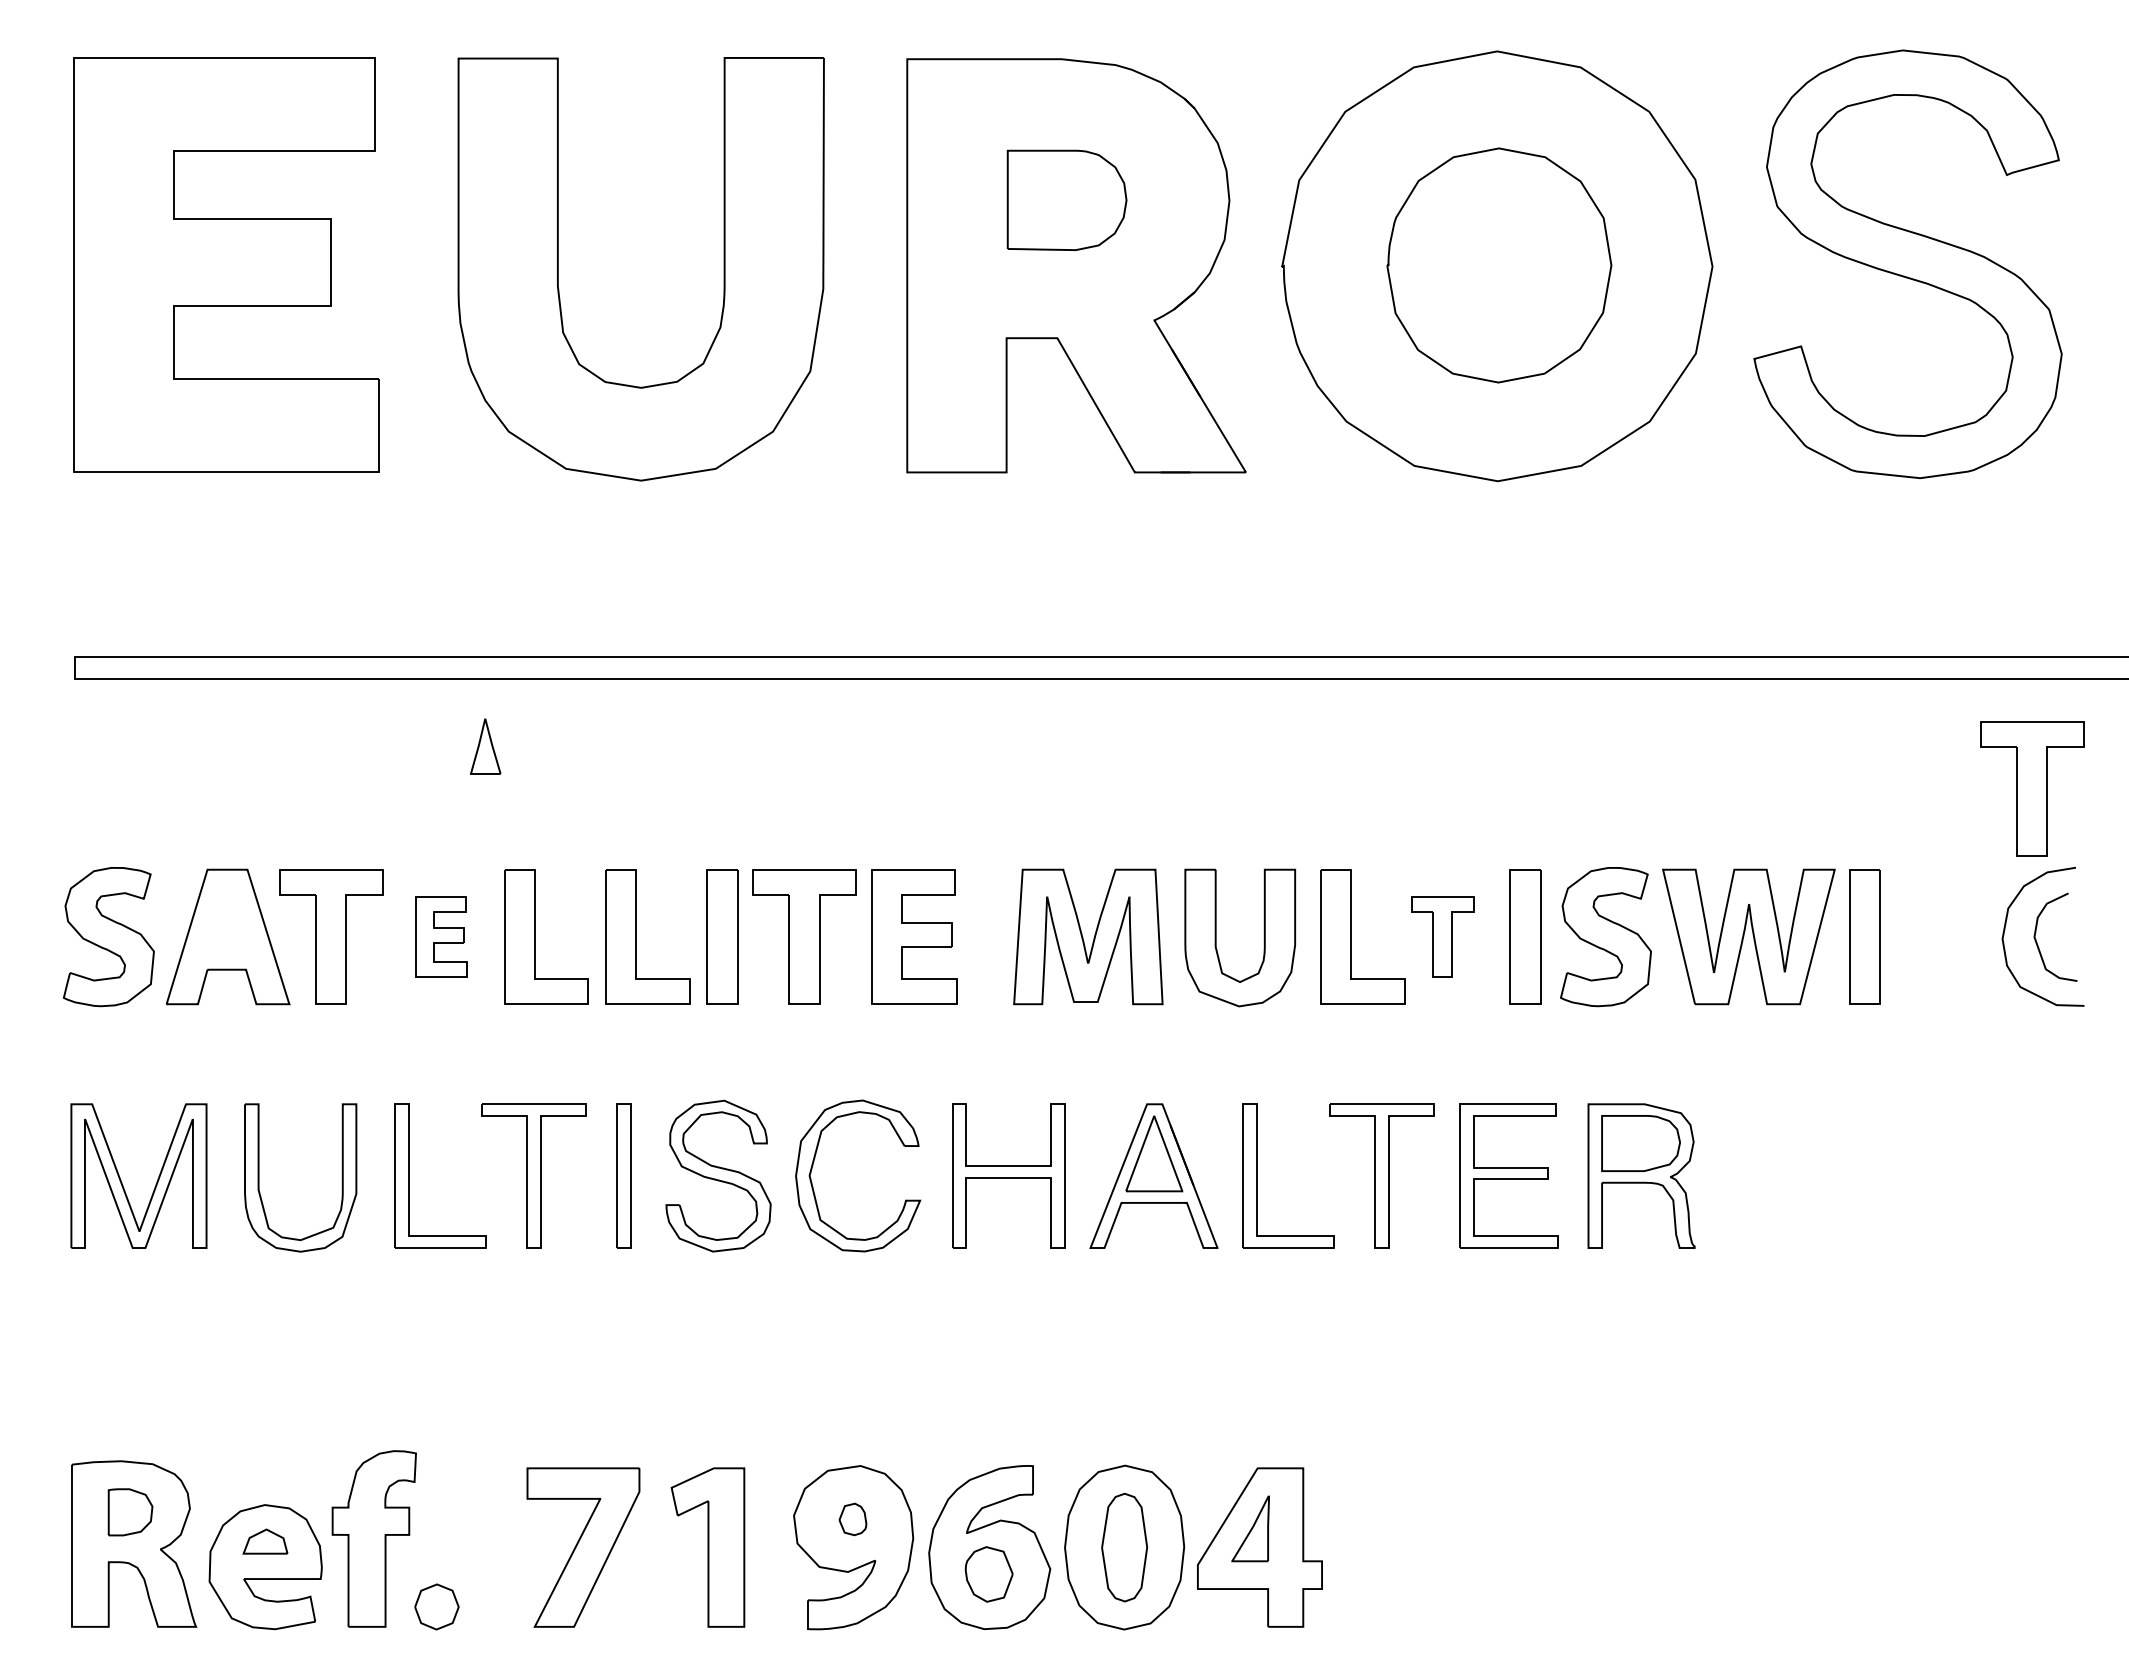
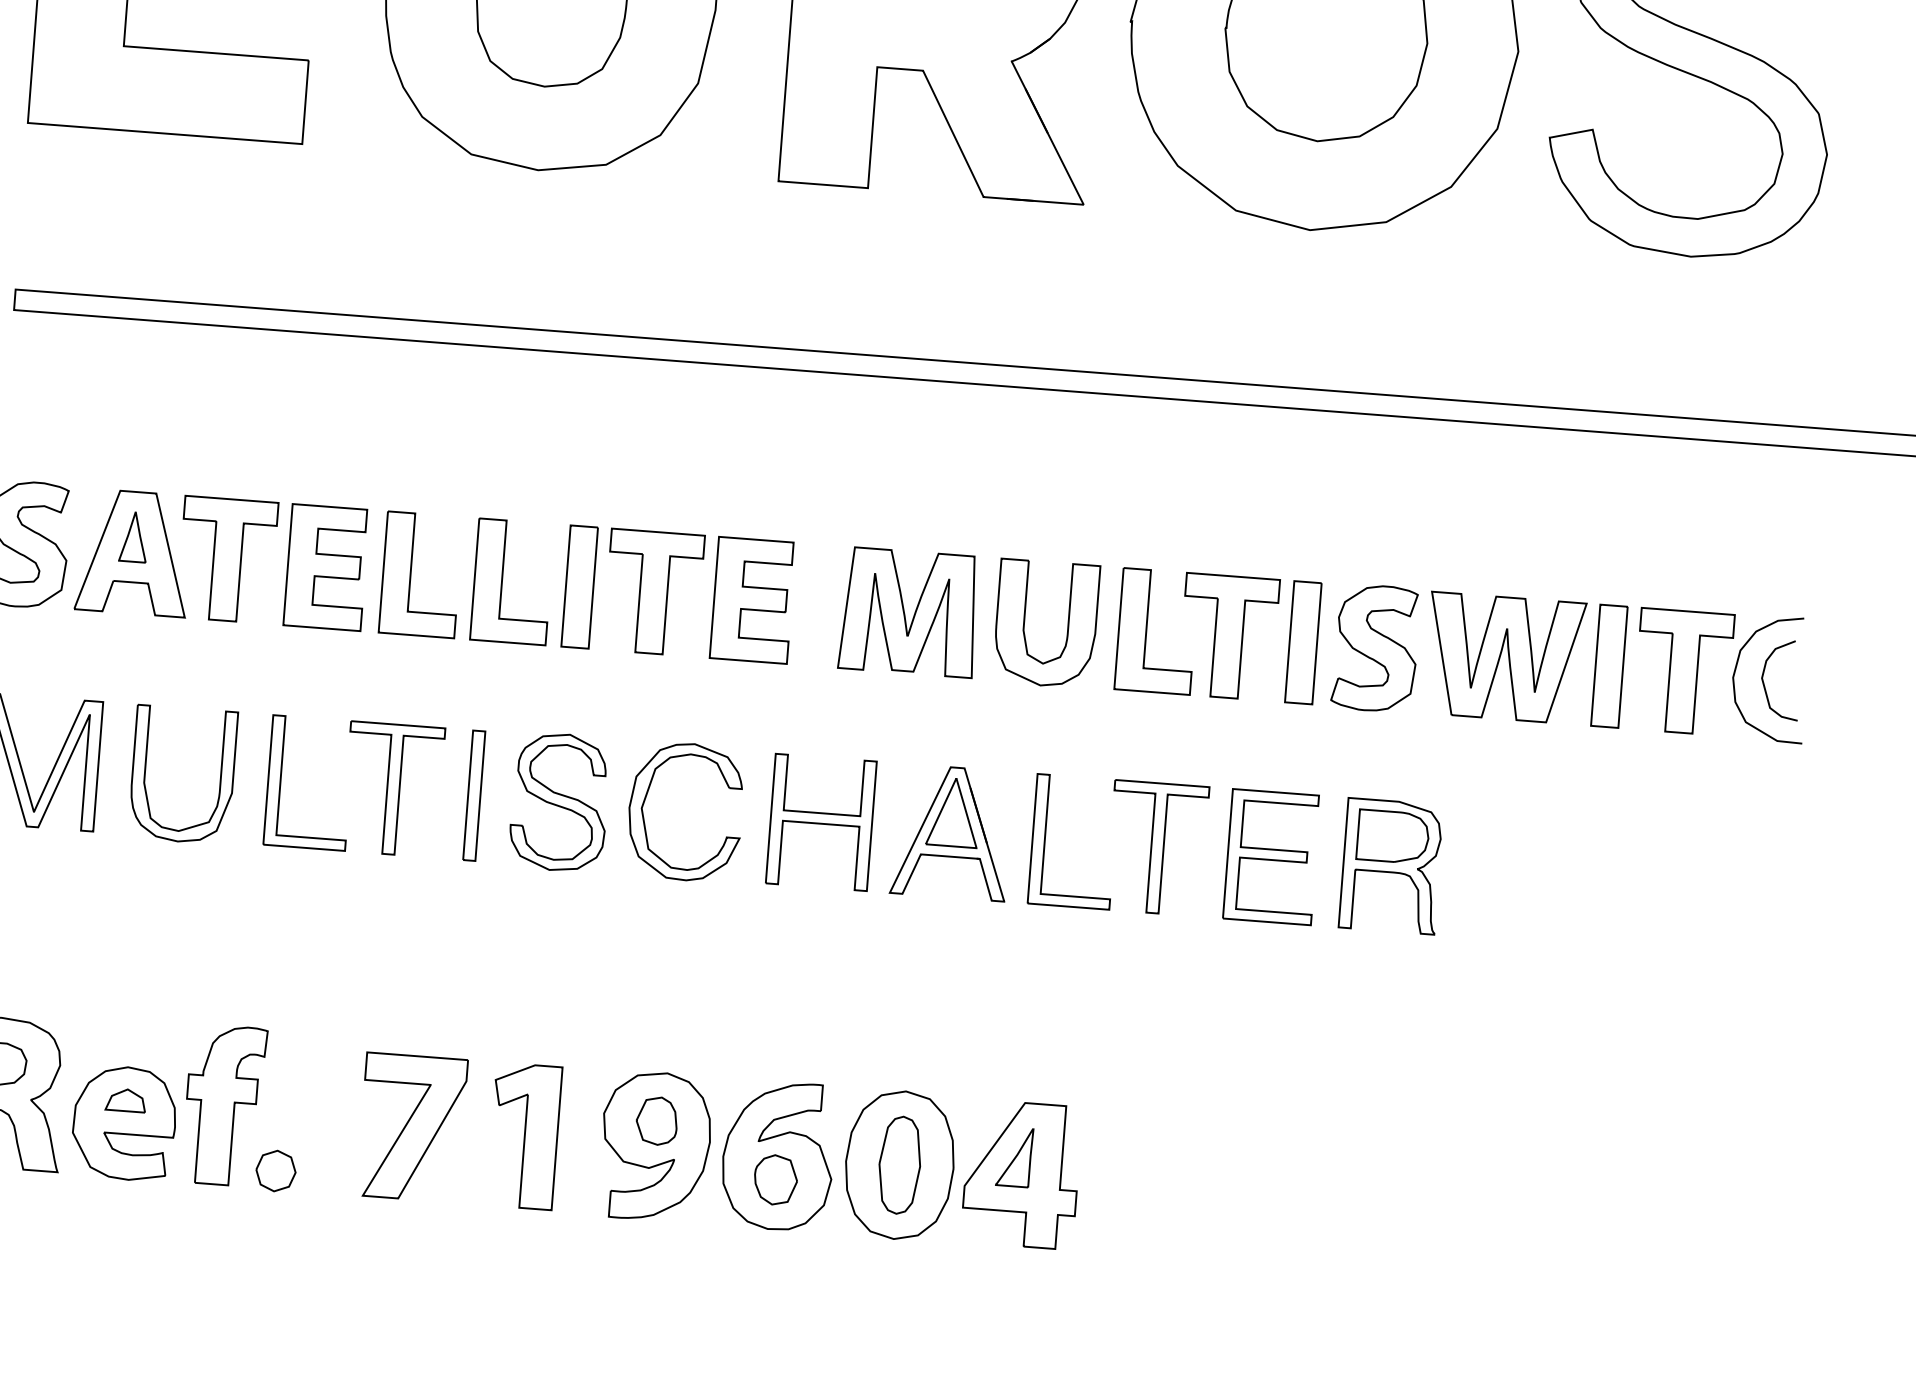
part: (485, 746) -> (134, 536), moved
part: (2032, 788) -> (1683, 671), moved
part: (441, 936) -> (326, 567), size x1.67
part: (1442, 936) -> (1228, 636), size x1.67
part: (852, 1519) -> (656, 1121), size x1.67

